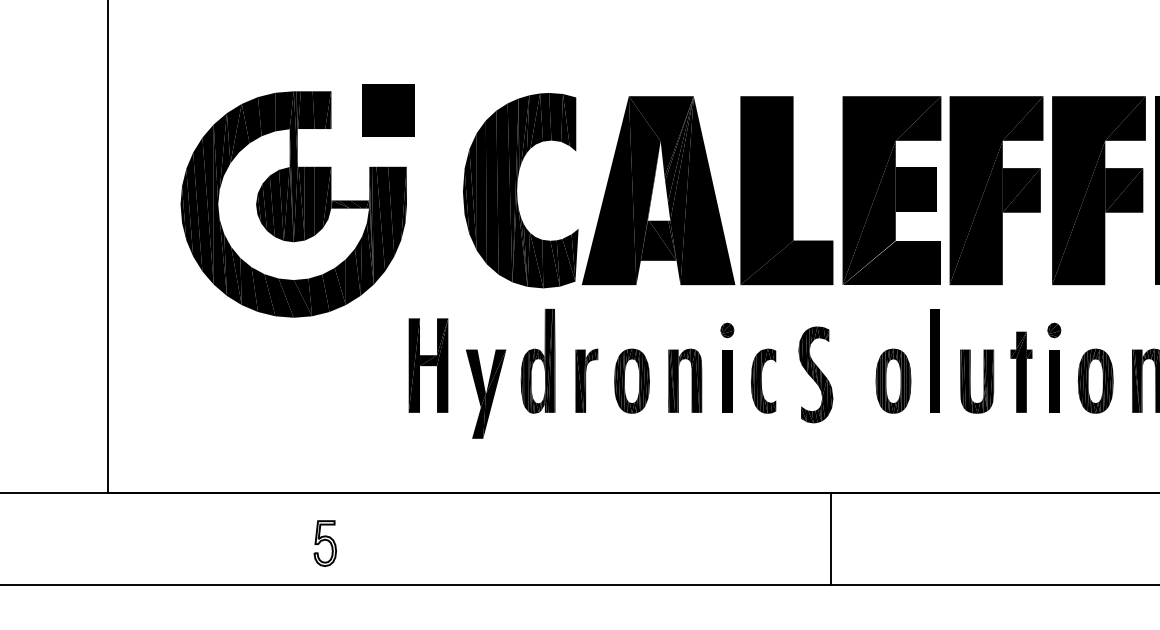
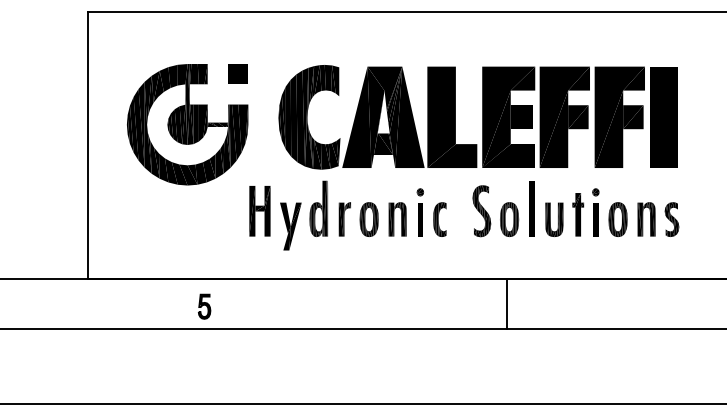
part: (386, 108) -> (237, 73), size x0.71
part: (815, 375) -> (481, 211), moved
line: (830, 539) -> (506, 304), moved

